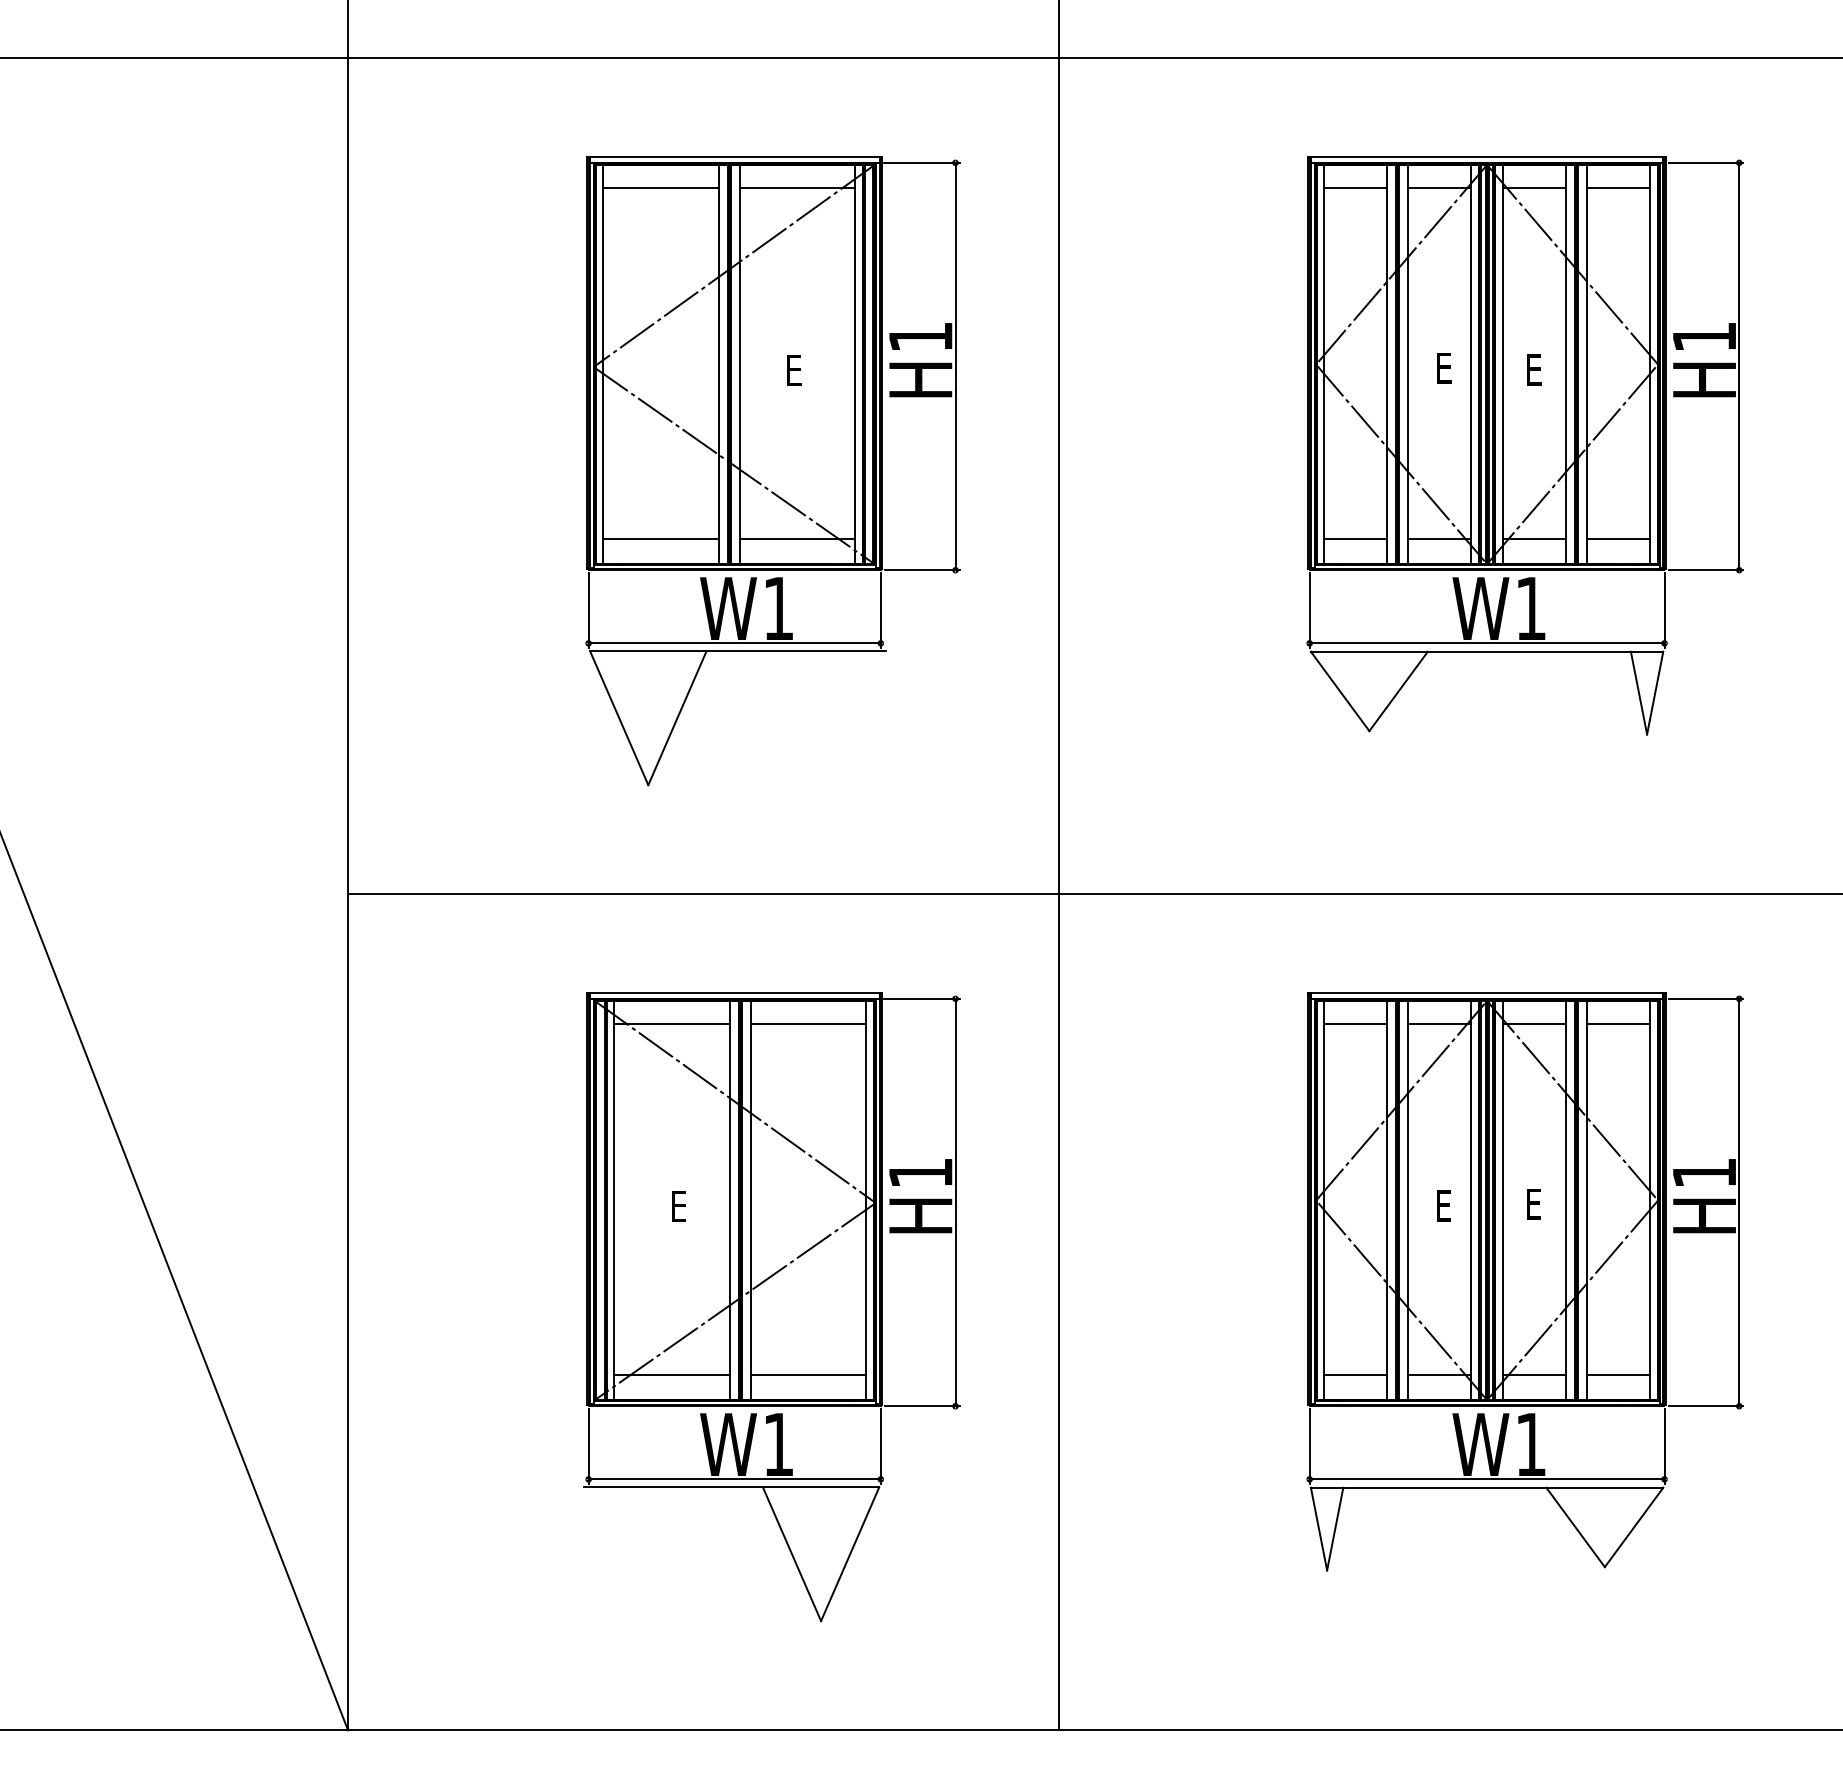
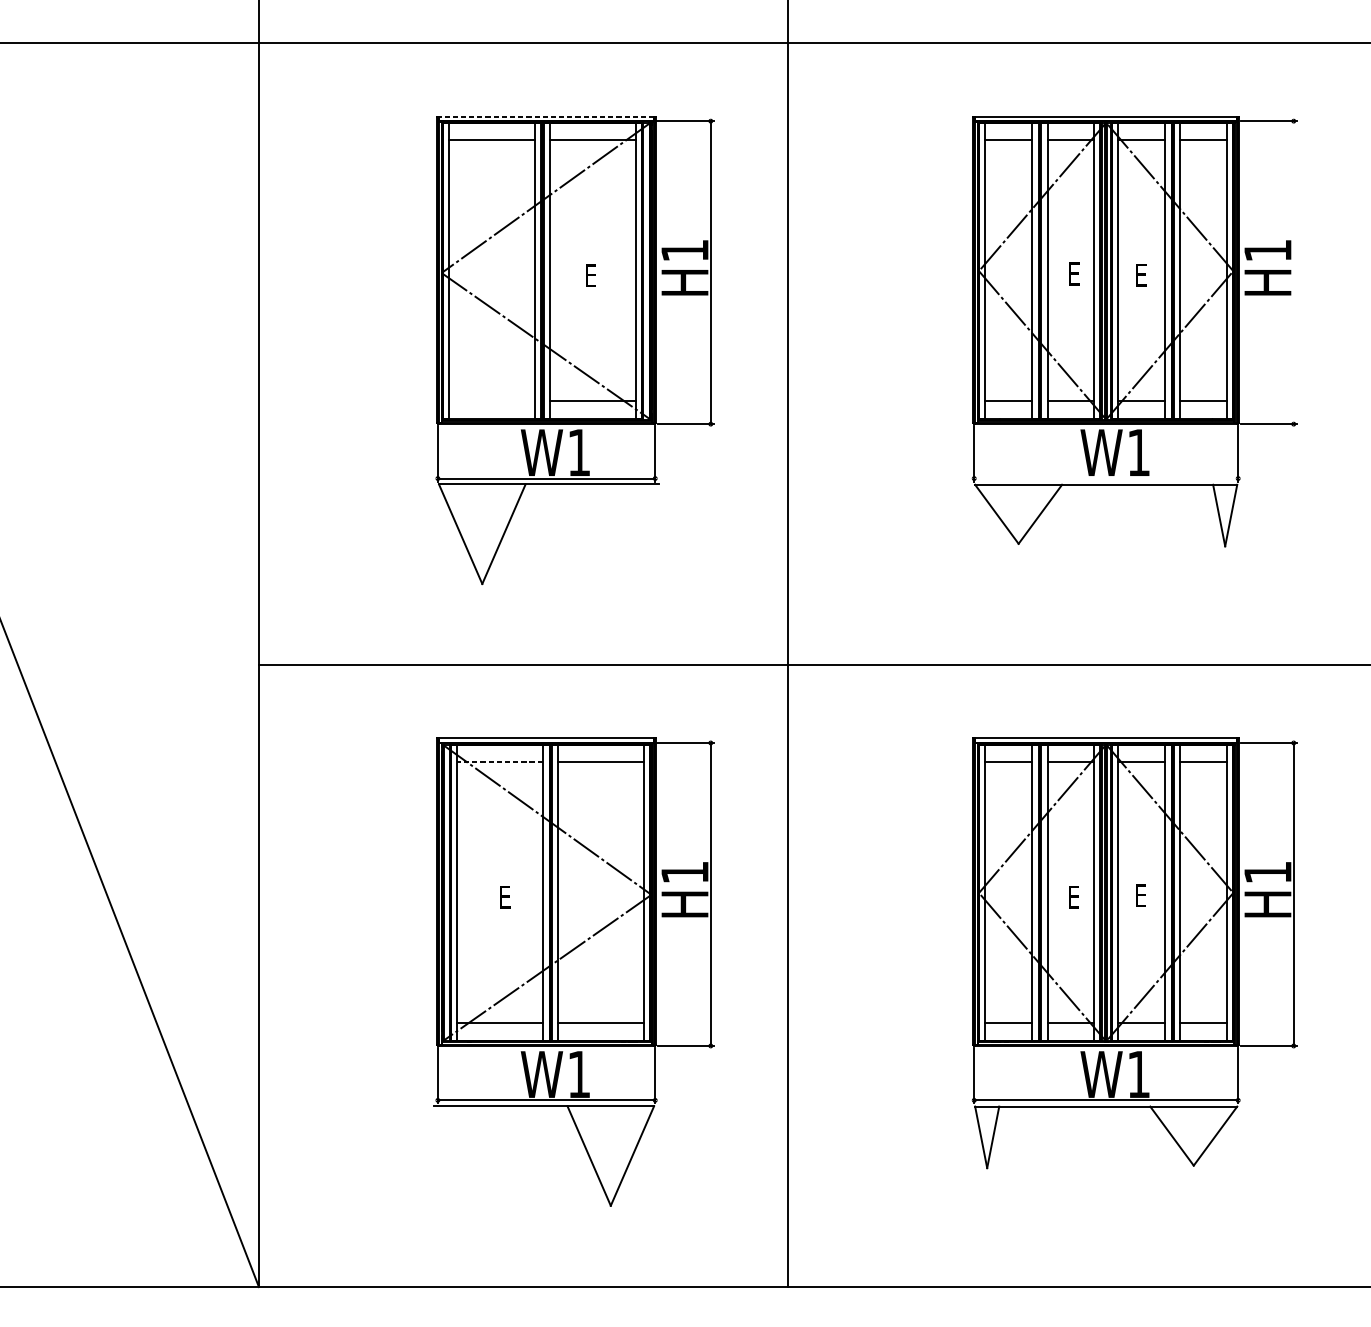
line: (734, 156) -> (546, 116), solid -> dashed
line: (1739, 366) -> (1293, 272), removed
line: (660, 539) -> (491, 401), removed
line: (1486, 643) -> (1105, 478), removed
line: (672, 1023) -> (500, 761), solid -> dashed

